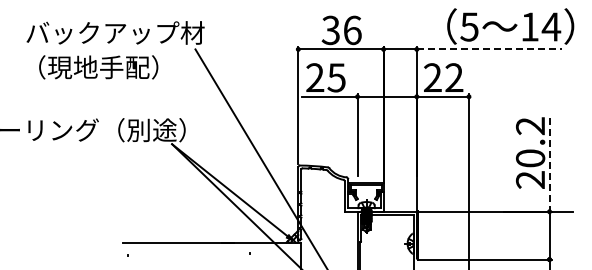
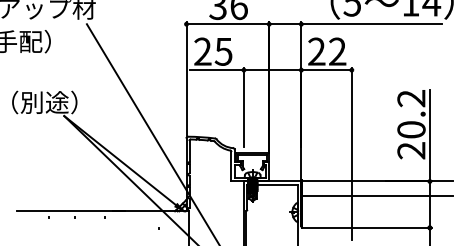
line: (489, 49) -> (371, 24), dashed -> solid
line: (549, 165) -> (429, 136), dashed -> solid
line: (495, 227) -> (377, 196), added

